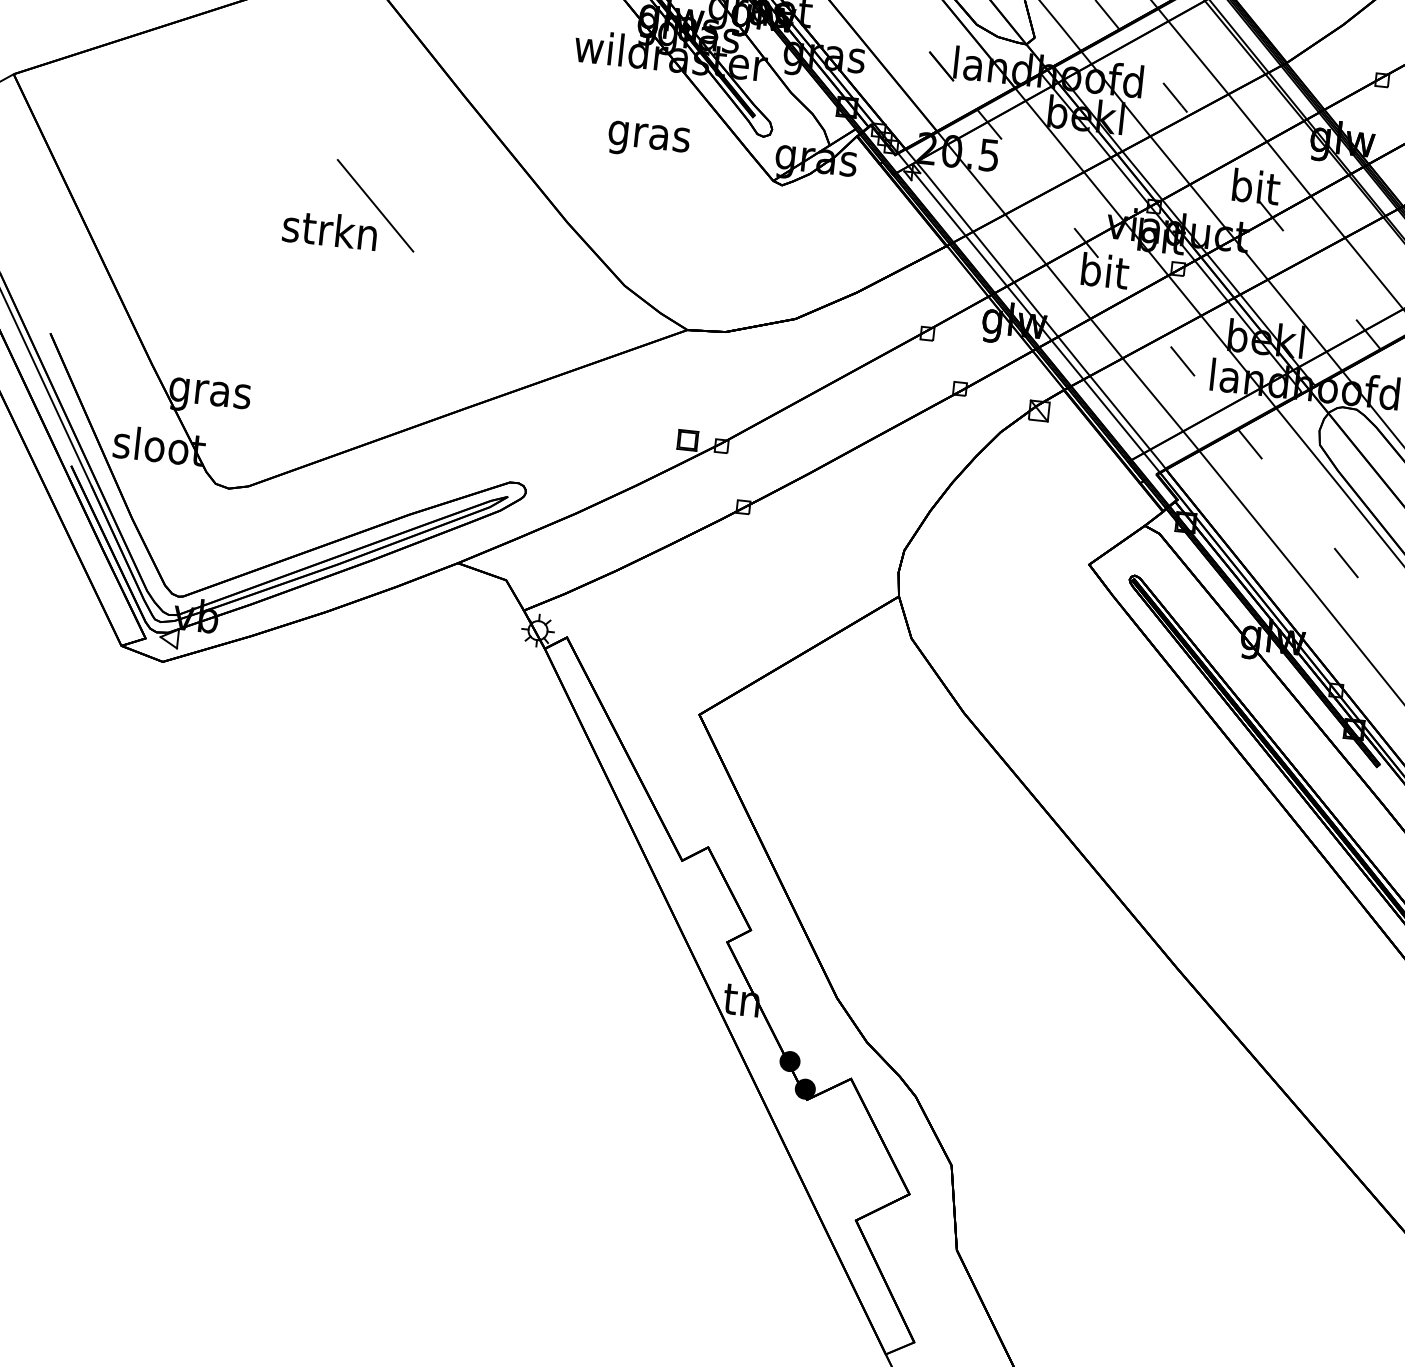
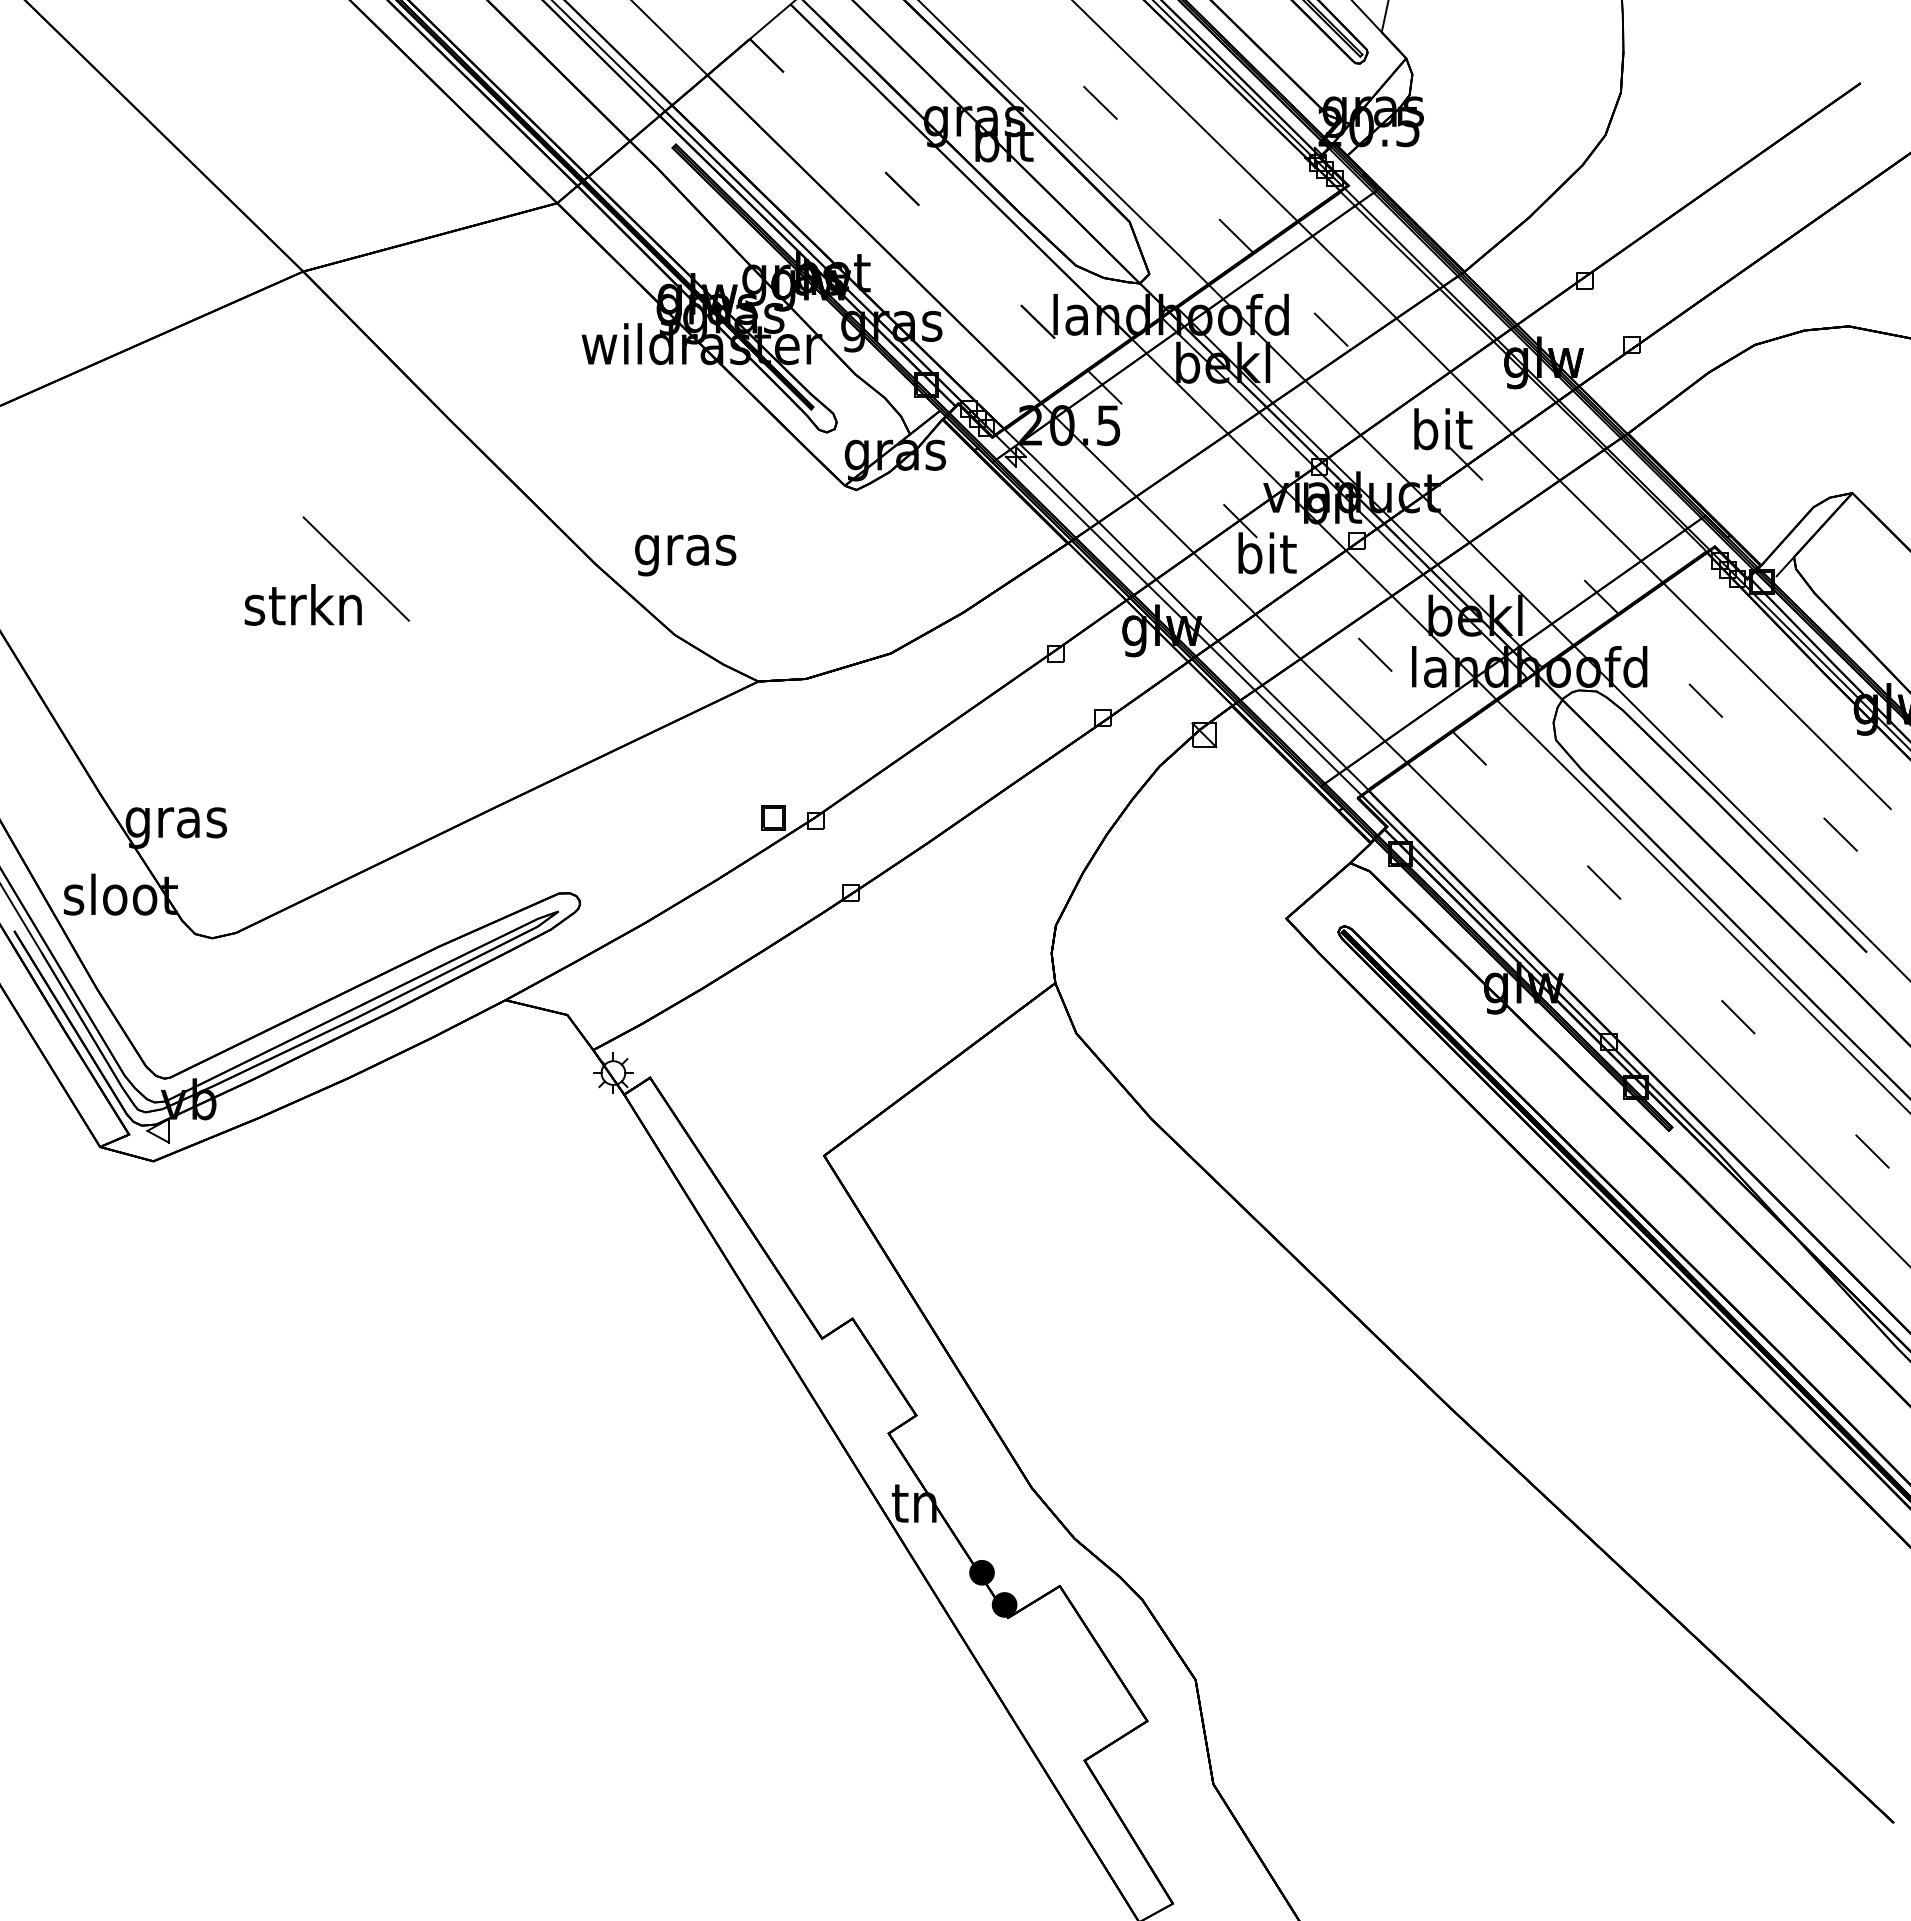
text: (648, 140) -> (685, 555), moved

